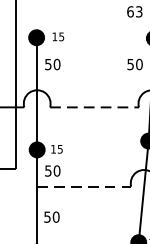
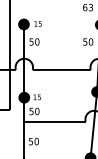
line: (95, 106) -> (62, 69), dashed -> solid
line: (84, 186) -> (55, 121), dashed -> solid

